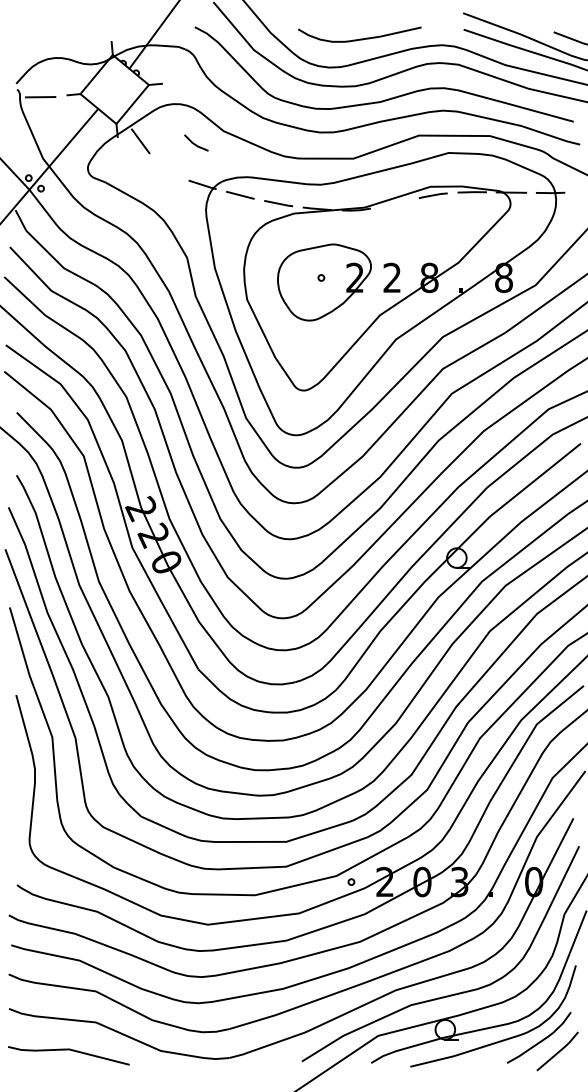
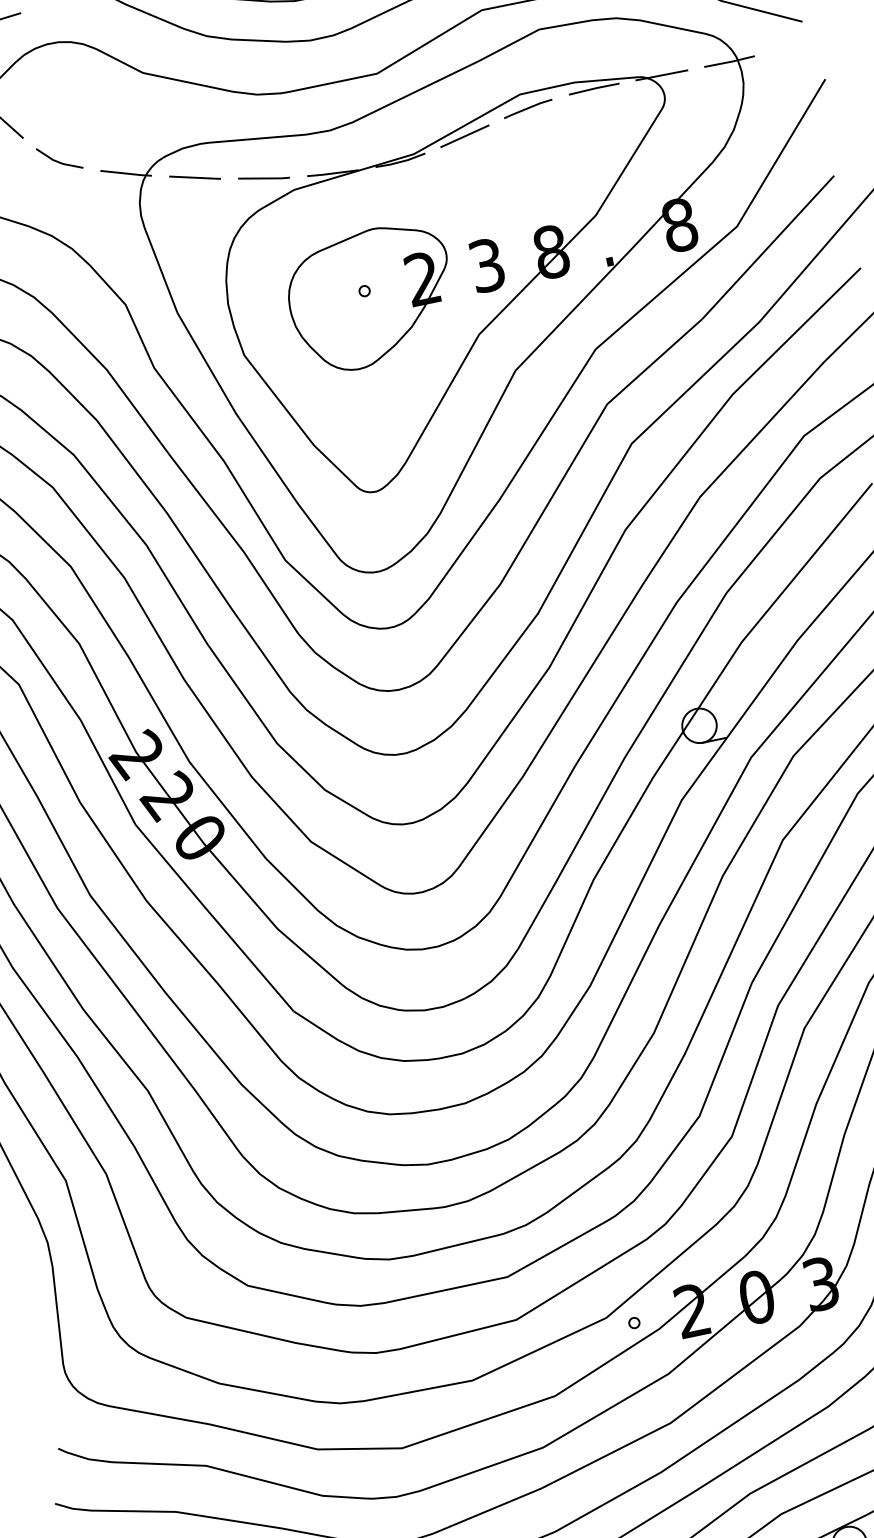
line: (195, 143) -> (58, 159), moved
line: (394, 203) -> (463, 136), added
text: (391, 278) -> (485, 266), 2 -> 3

